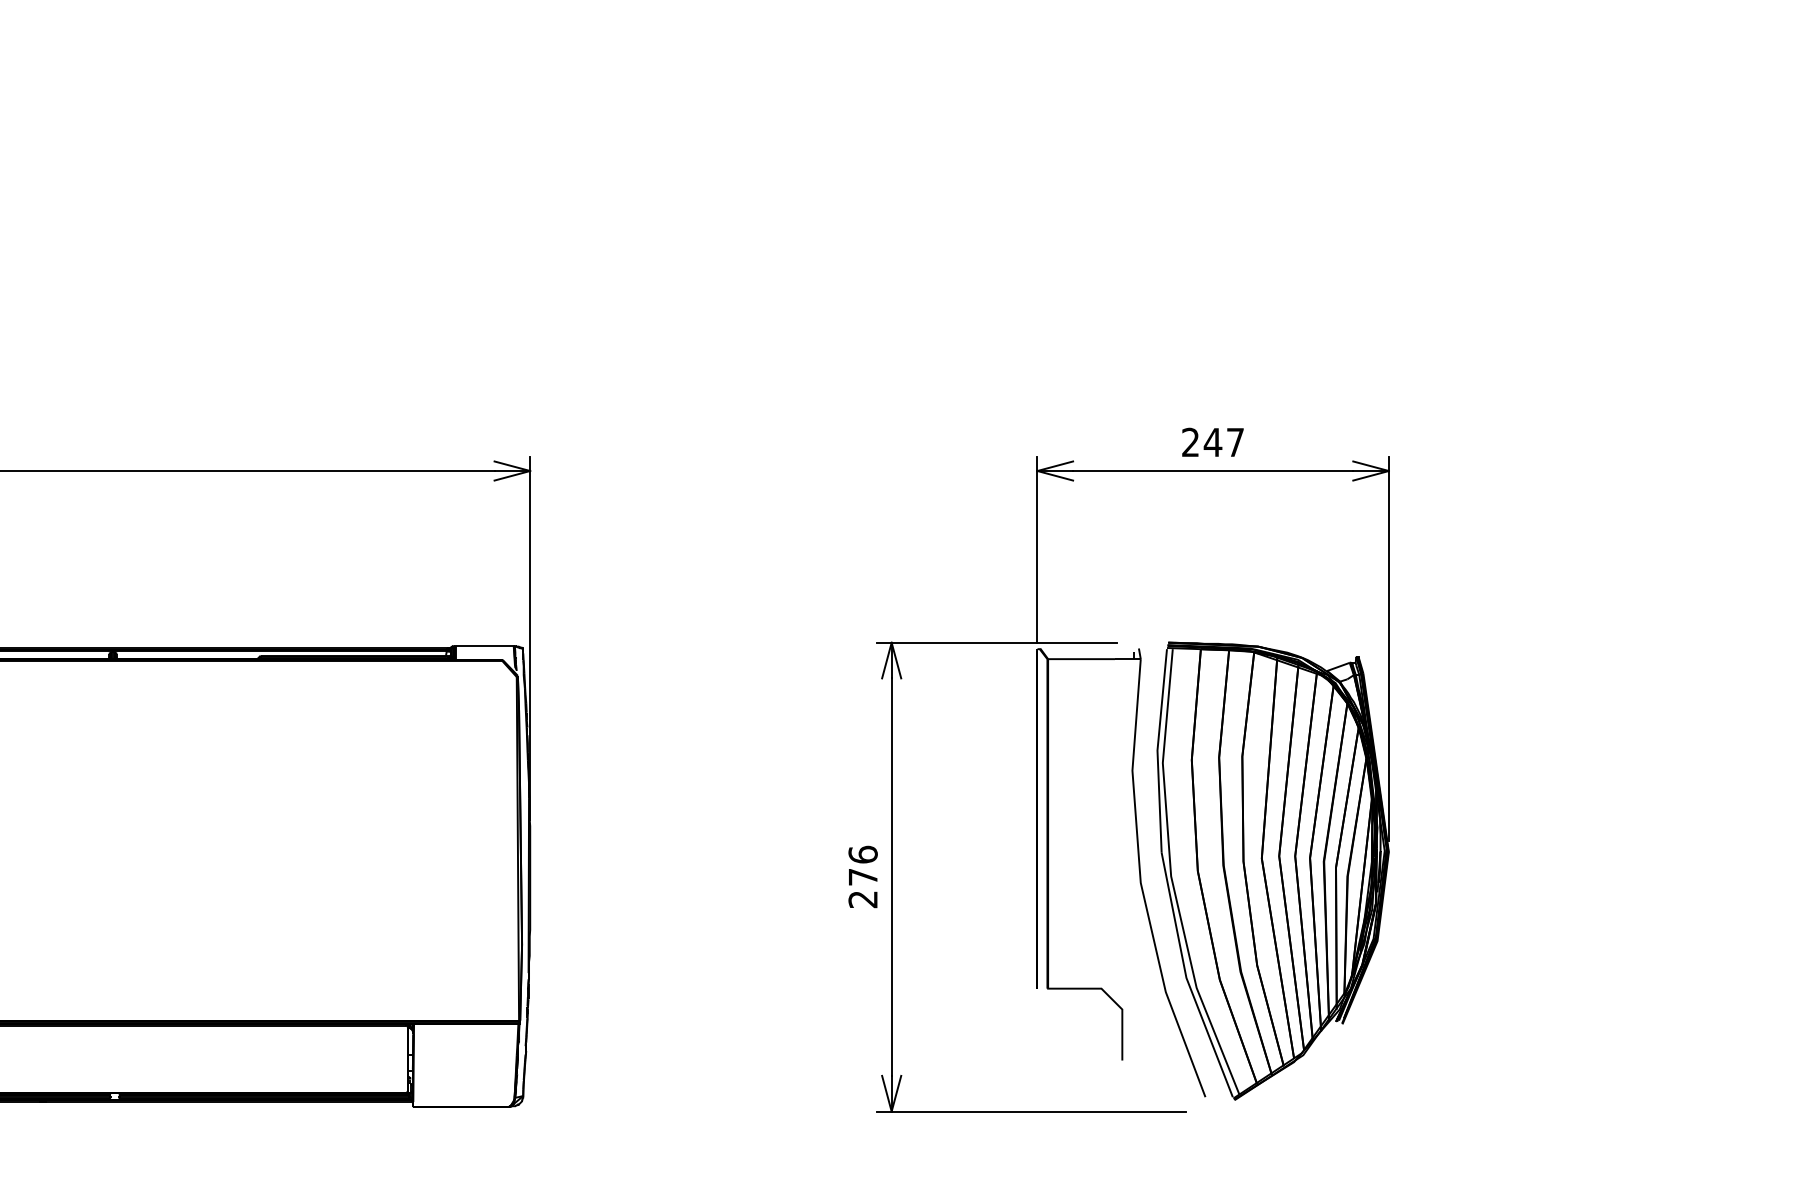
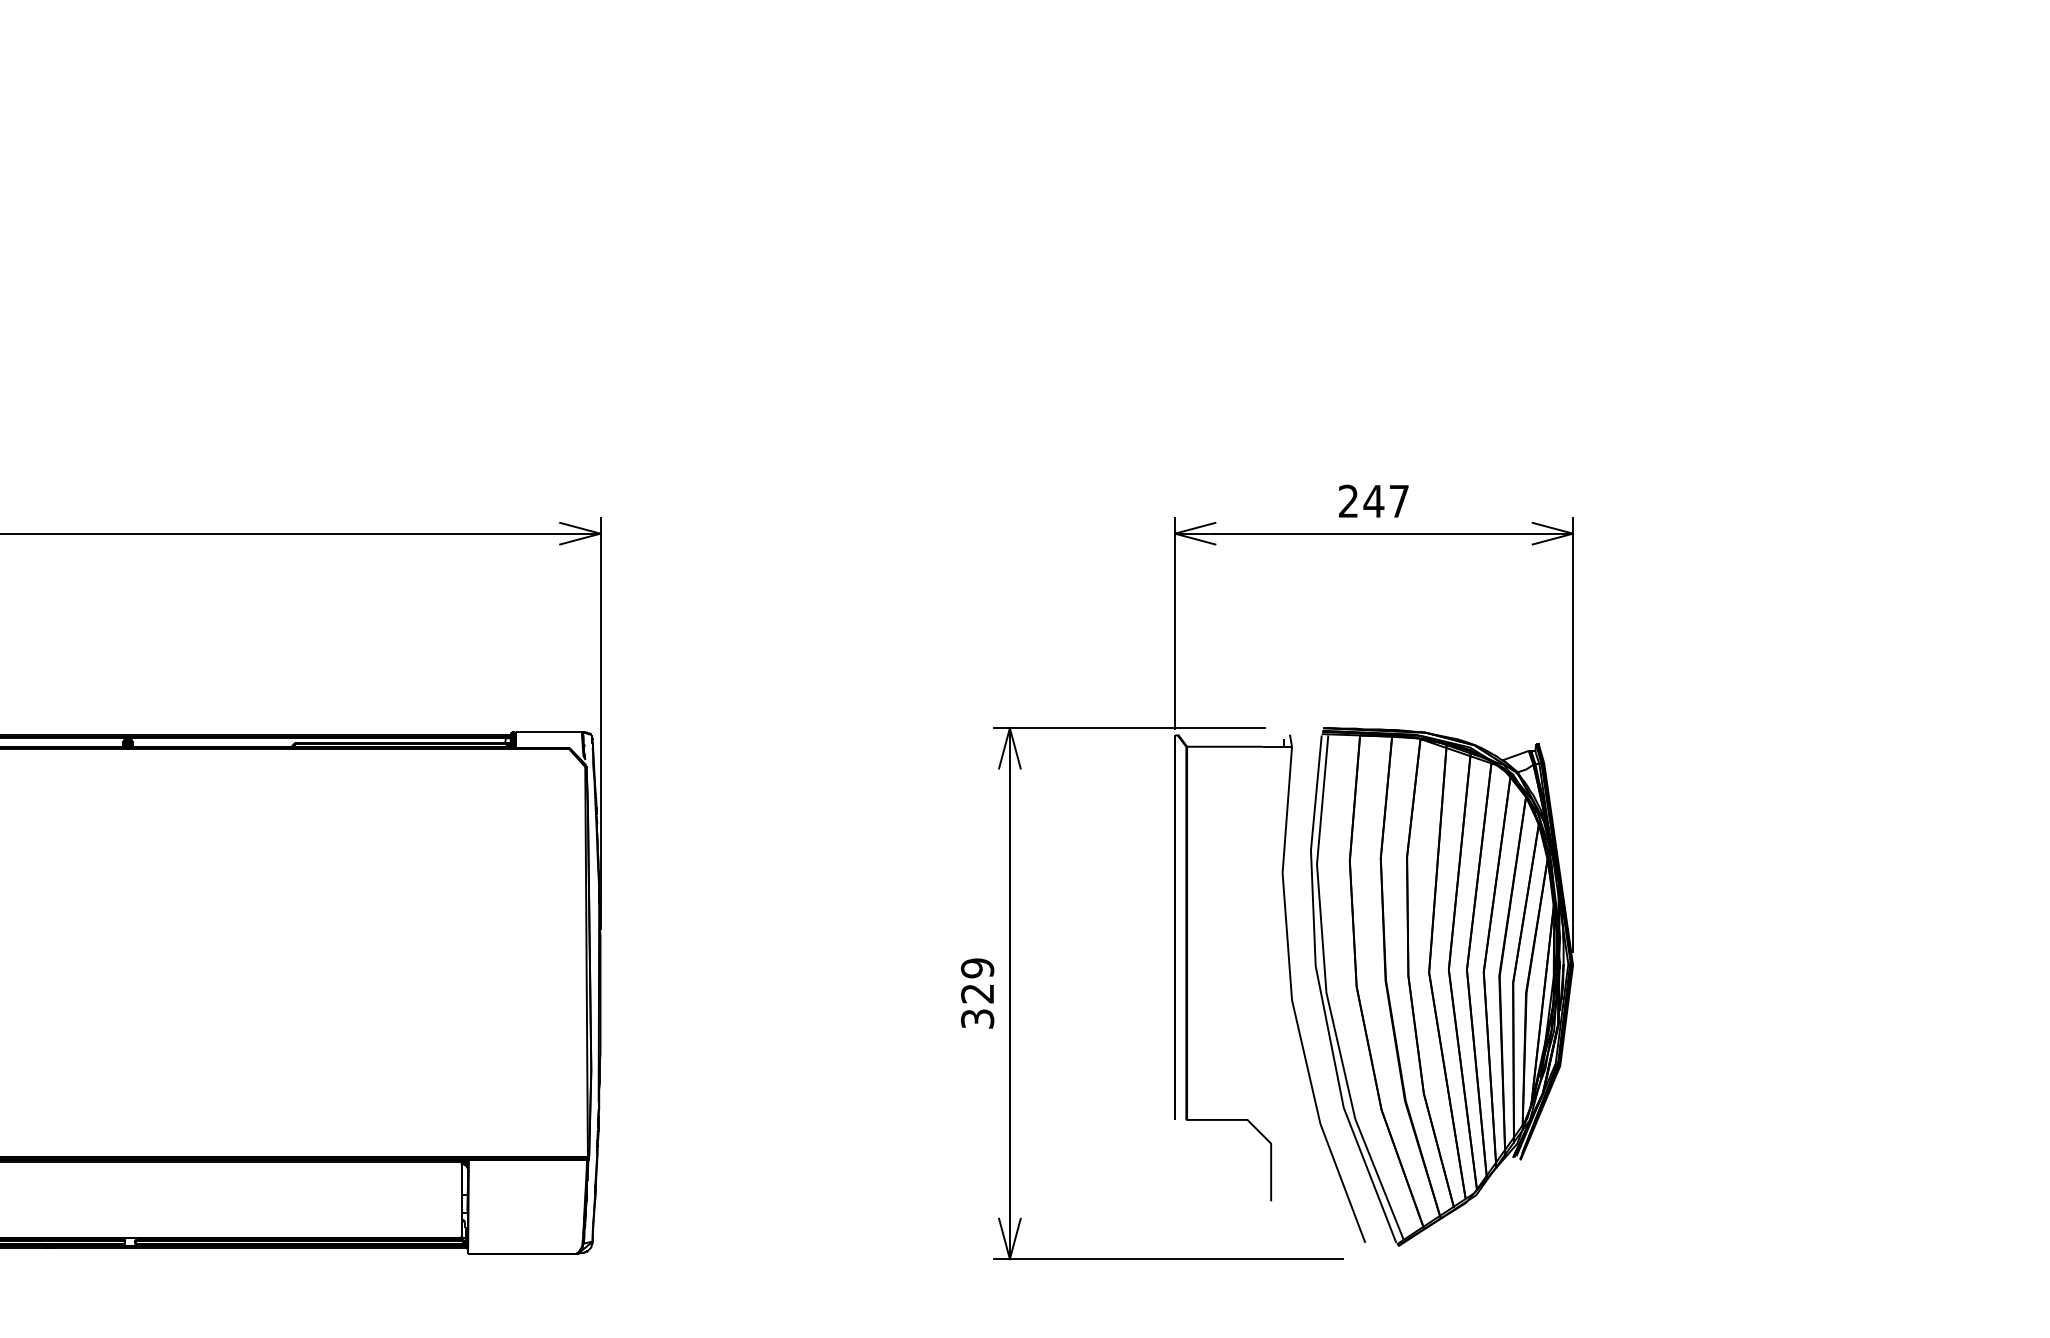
text: (862, 876) -> (976, 992), 276 -> 329

